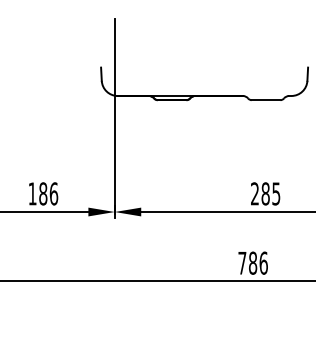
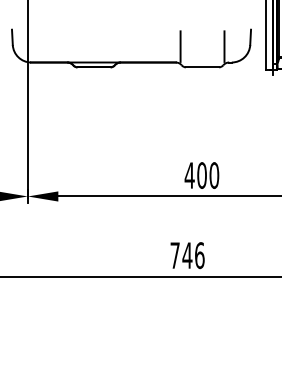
line: (247, 82) -> (181, 46), added
line: (285, 82) -> (224, 46), added
text: (265, 193) -> (201, 175), 285 -> 400
text: (252, 262) -> (186, 254), 786 -> 746

